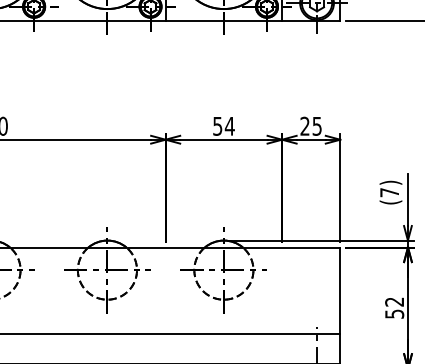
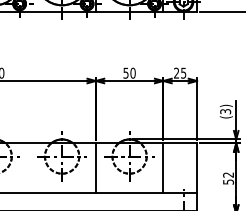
text: (228, 125) -> (132, 72), 54 -> 50
text: (389, 192) -> (225, 111), (7) -> (3)
line: (165, 290) -> (95, 168), added
line: (282, 290) -> (163, 168), added

